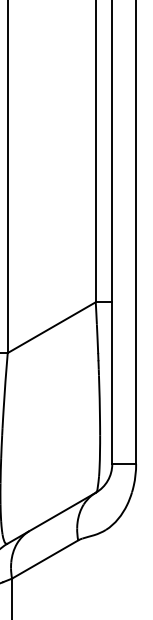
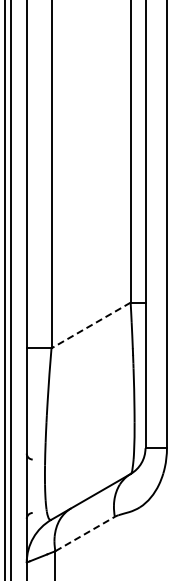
line: (52, 327) -> (91, 325), solid -> dashed
line: (45, 558) -> (85, 533), solid -> dashed

